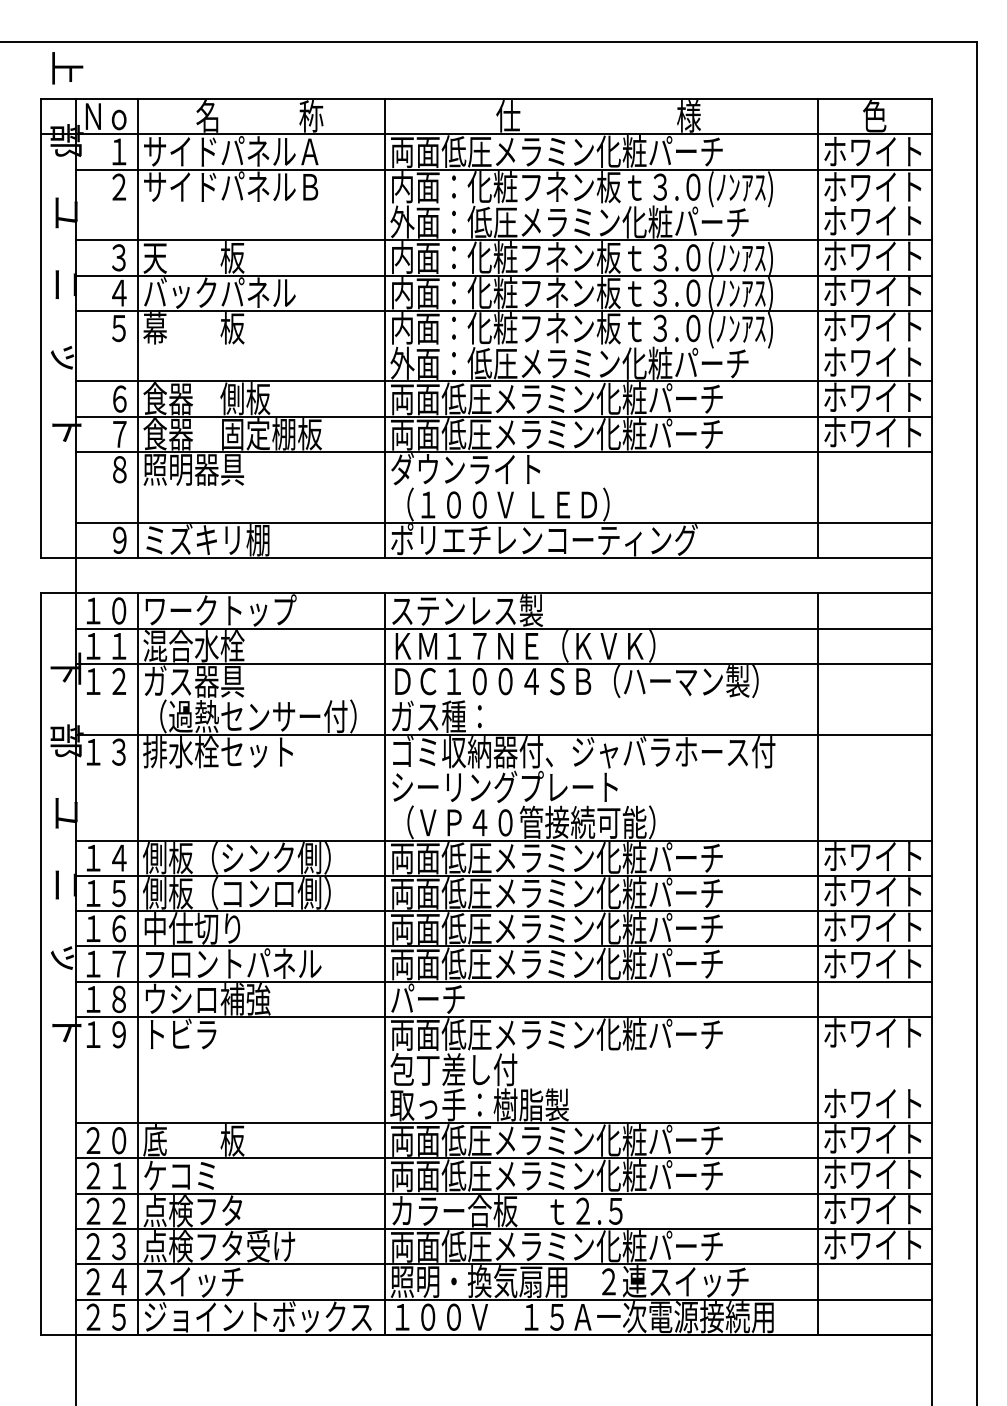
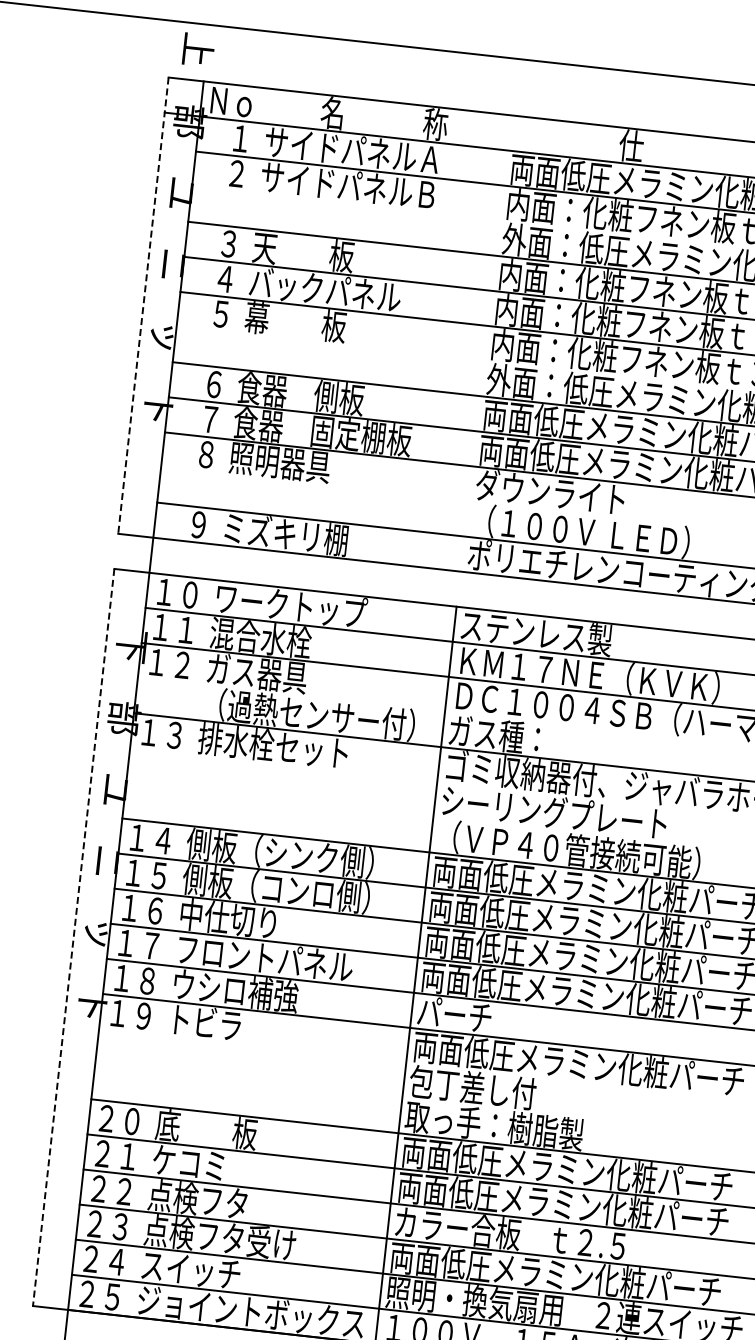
line: (40, 328) -> (143, 305), solid -> dashed
line: (137, 328) -> (239, 316), removed
line: (385, 328) -> (486, 343), removed
line: (137, 963) -> (169, 947), removed
line: (40, 964) -> (73, 937), solid -> dashed

